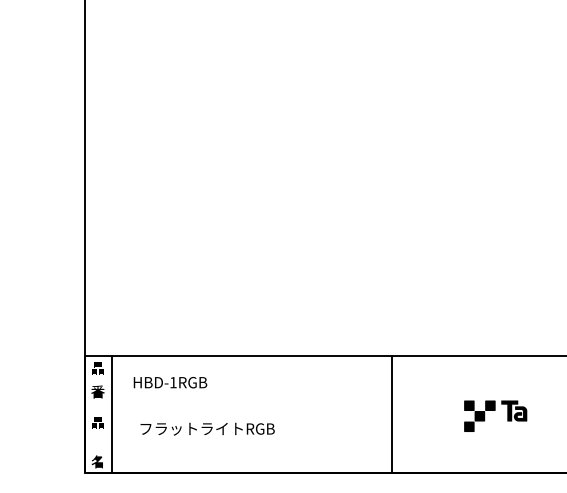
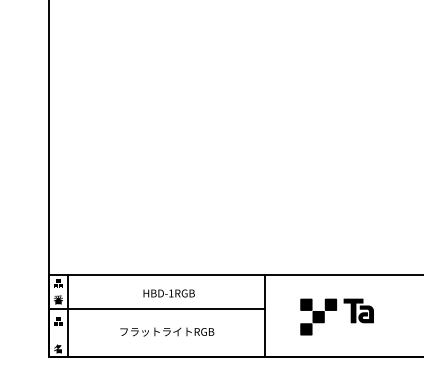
part: (169, 382) -> (168, 293), moved
line: (237, 404) -> (156, 308), added
part: (494, 415) -> (336, 316), size x1.67
part: (207, 428) -> (167, 331), moved

